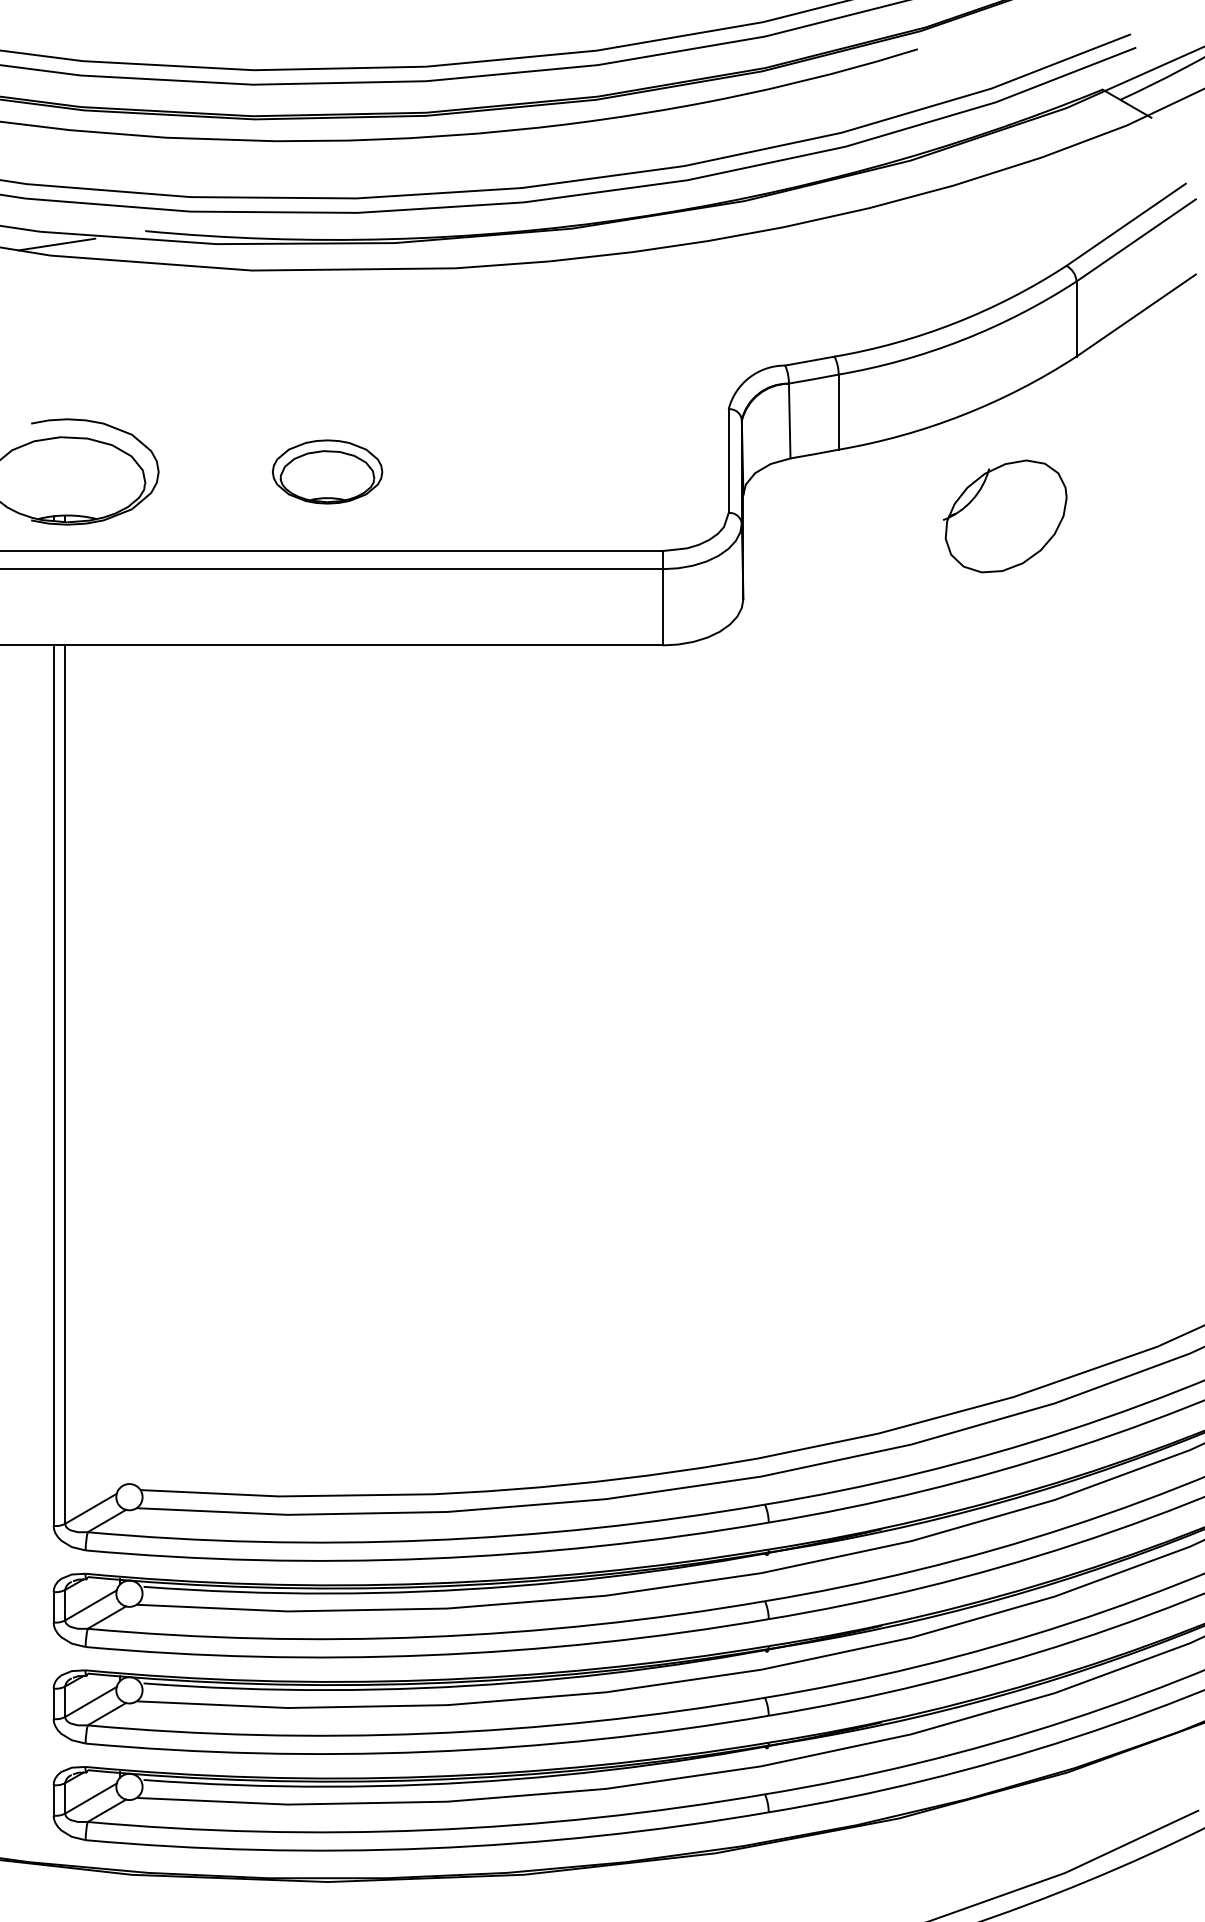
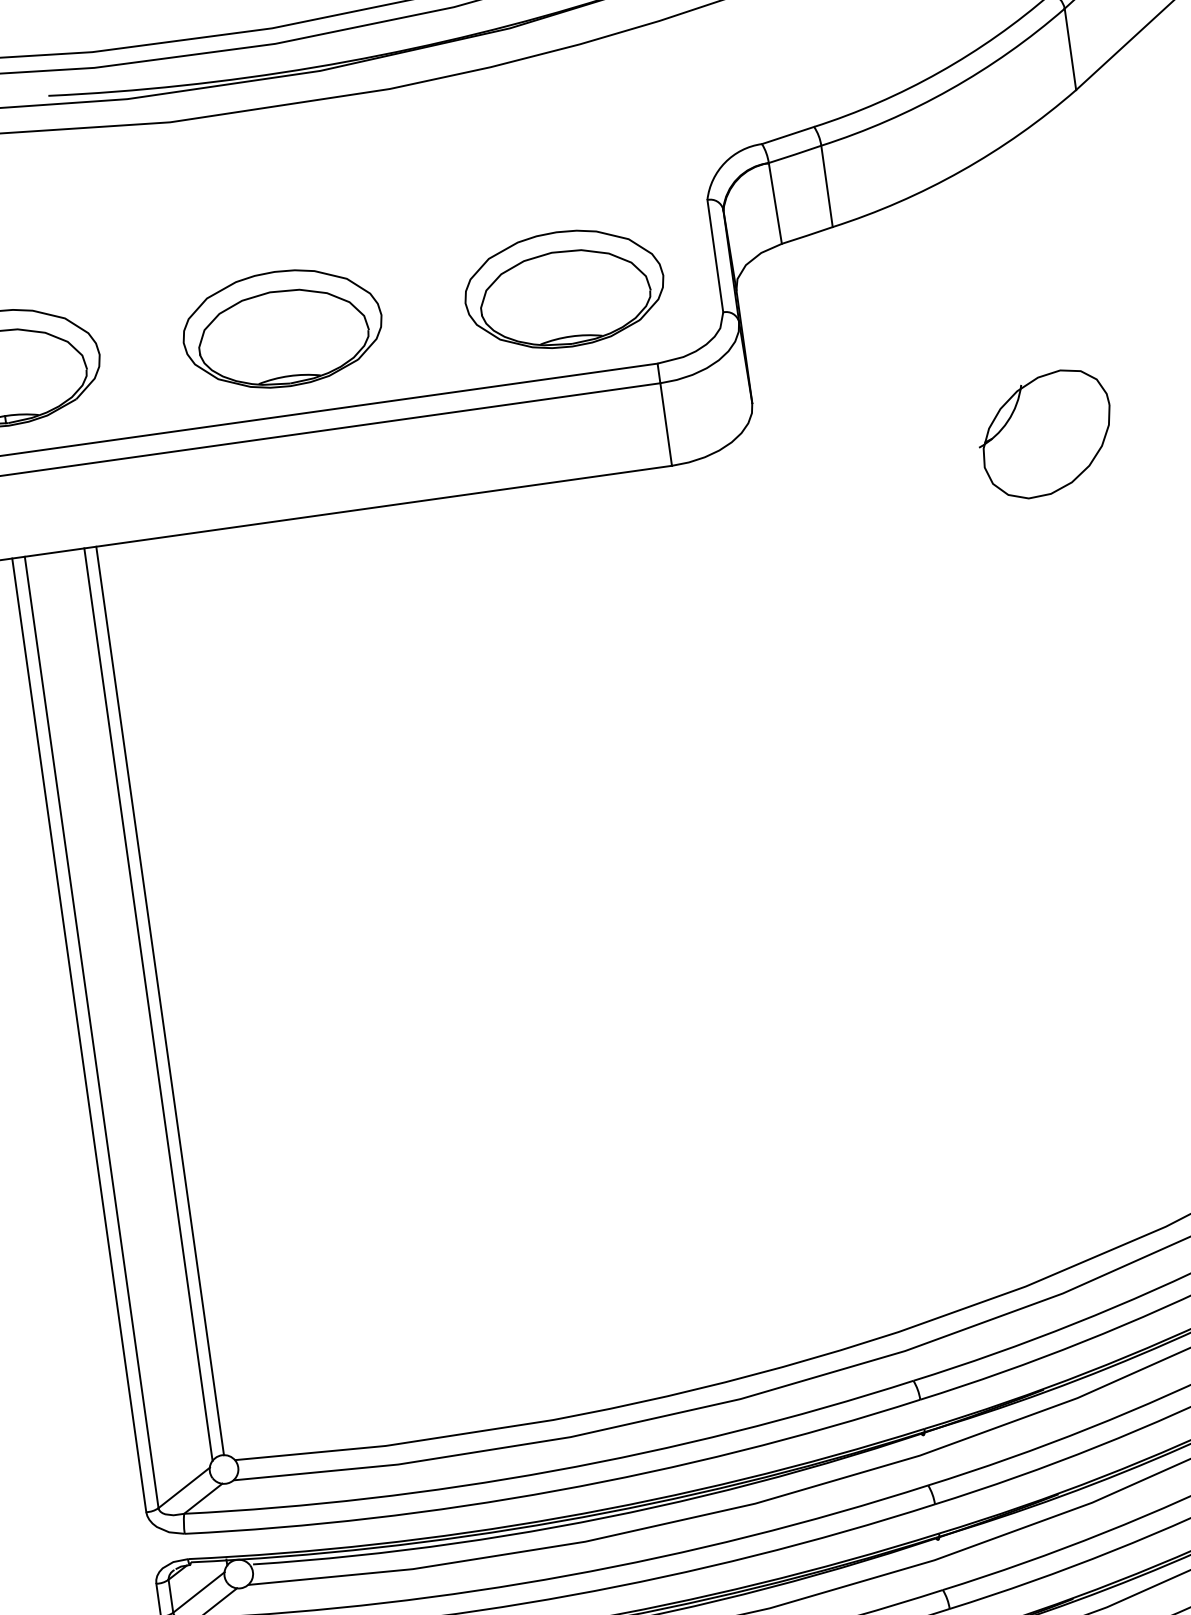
part: (327, 471) -> (282, 328), size x1.67
part: (587, 471) -> (564, 288), added
part: (1005, 516) -> (1046, 434), moved
line: (131, 1064) -> (160, 1000), added
line: (120, 1066) -> (148, 1004), added

